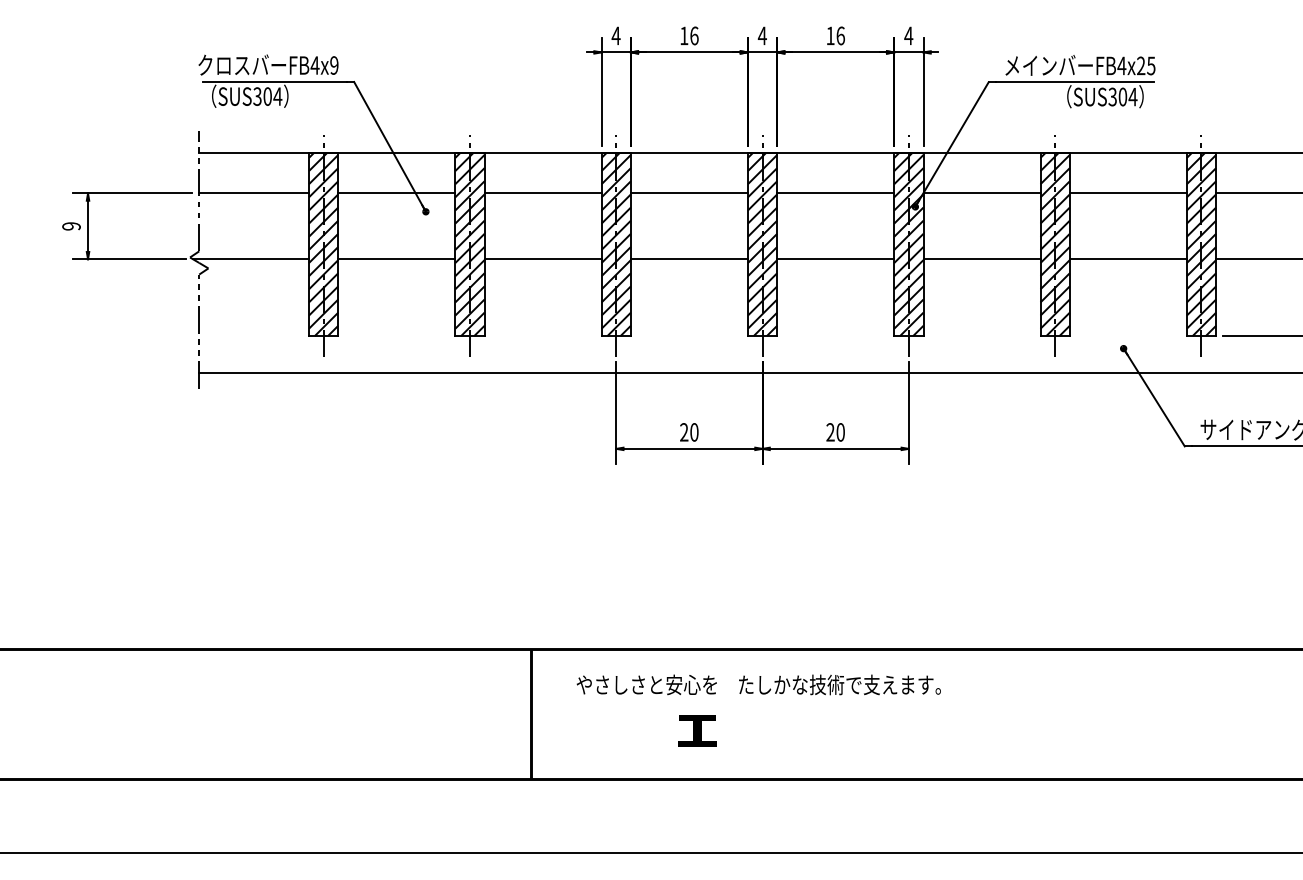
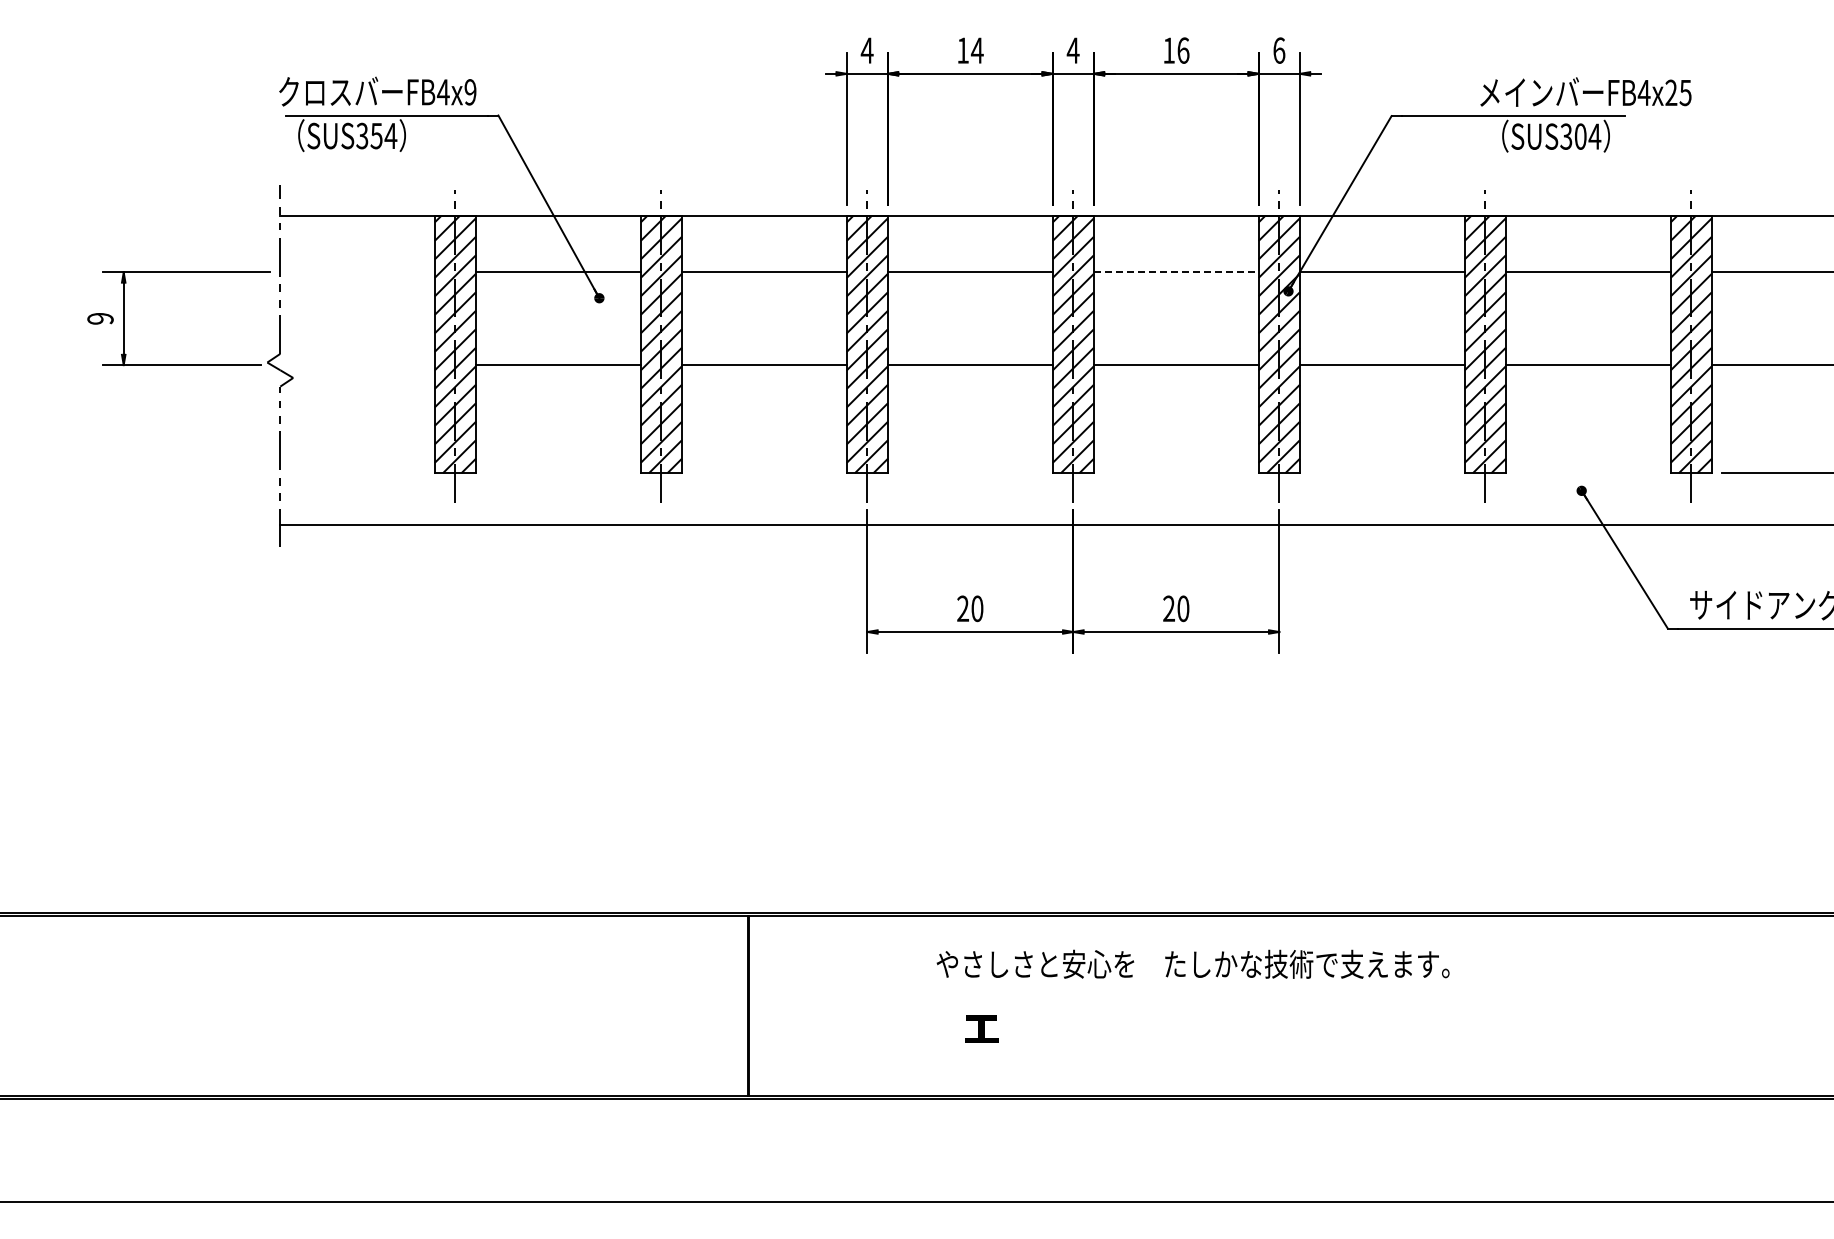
text: (693, 35) -> (976, 50), 16 -> 14
text: (908, 35) -> (1278, 50), 4 -> 6
text: (1080, 64) -> (1585, 91), moved
text: (267, 96) -> (376, 135), SUS304 -> SUS354
line: (254, 193) -> (357, 272), removed
line: (835, 193) -> (1176, 272), solid -> dashed
line: (250, 259) -> (352, 365), removed
text: (758, 684) -> (1192, 963), moved
part: (697, 730) -> (981, 1028), size x0.6

